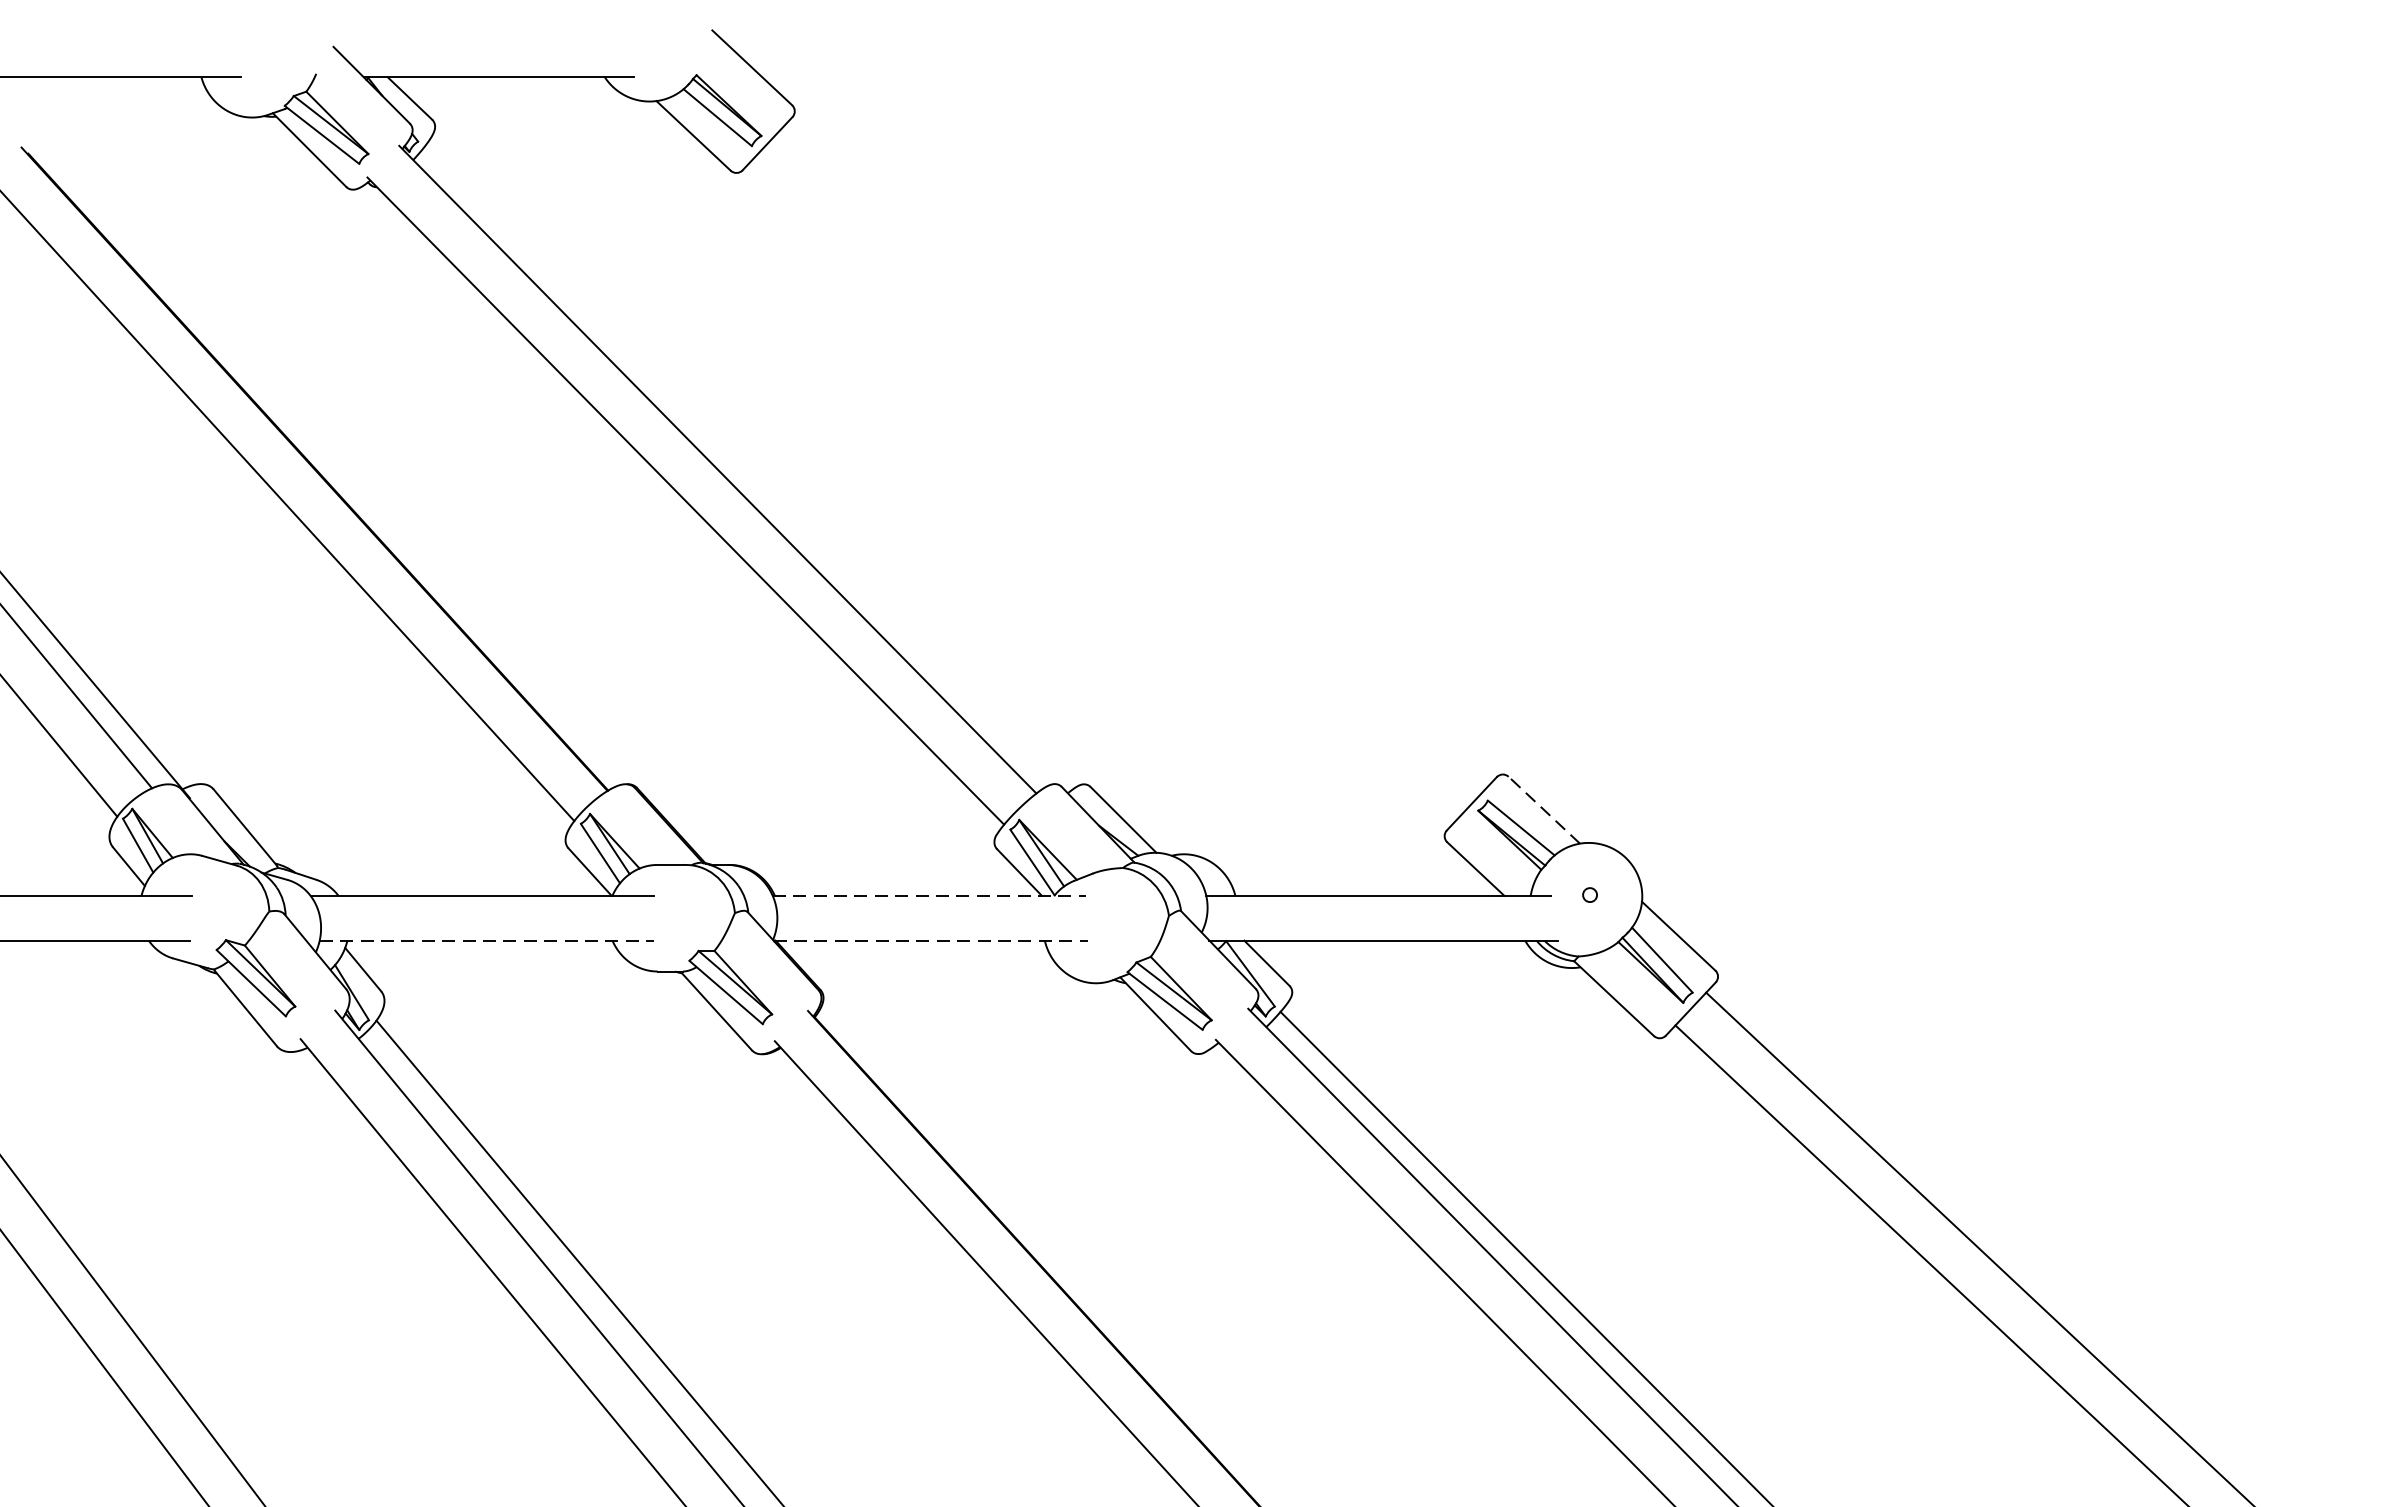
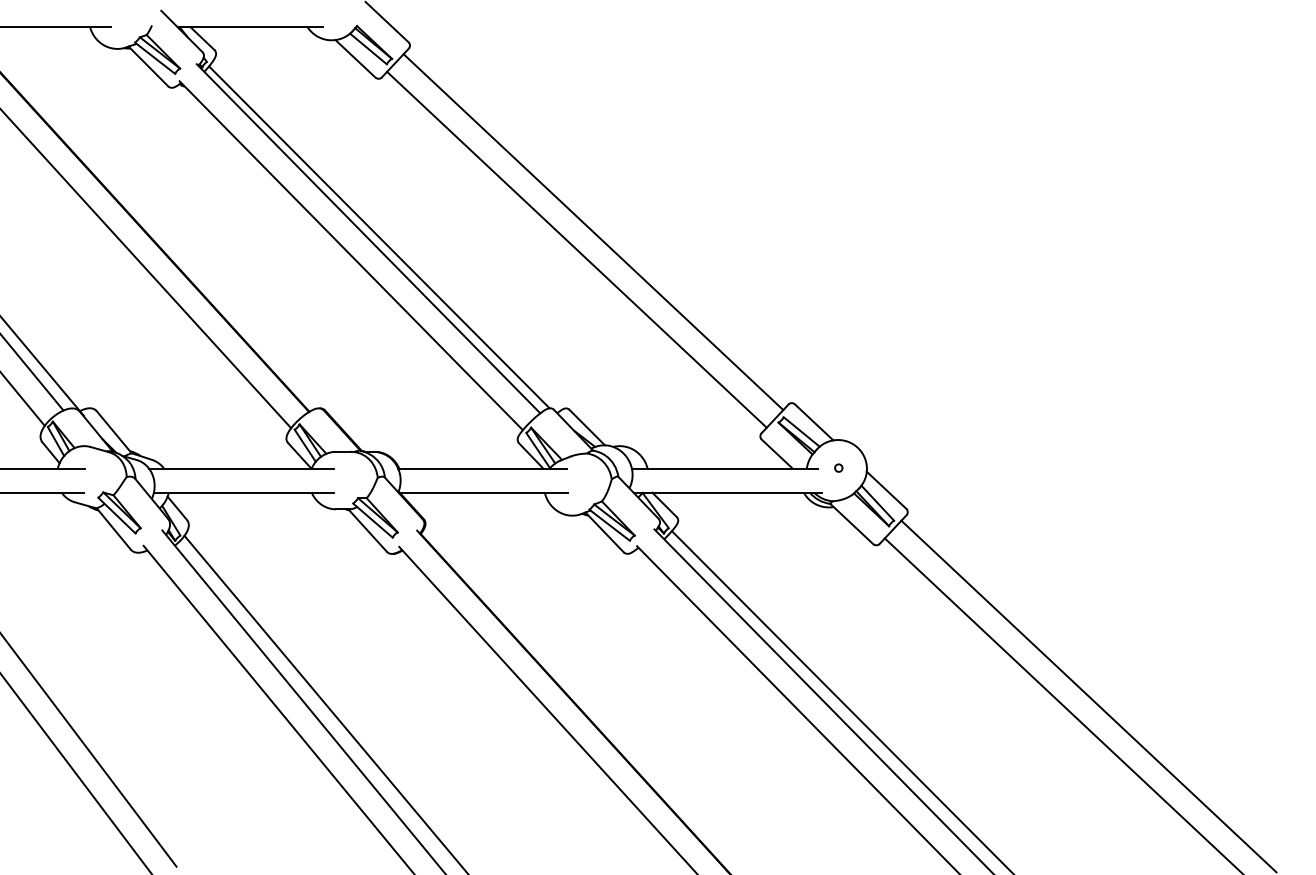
line: (1135, 458) -> (593, 232), added
line: (738, 467) -> (379, 237), added
line: (1103, 489) -> (576, 249), added
line: (1543, 810) -> (813, 422), dashed -> solid
line: (931, 895) -> (483, 468), dashed -> solid
line: (487, 940) -> (244, 492), dashed -> solid
line: (931, 940) -> (483, 492), dashed -> solid

